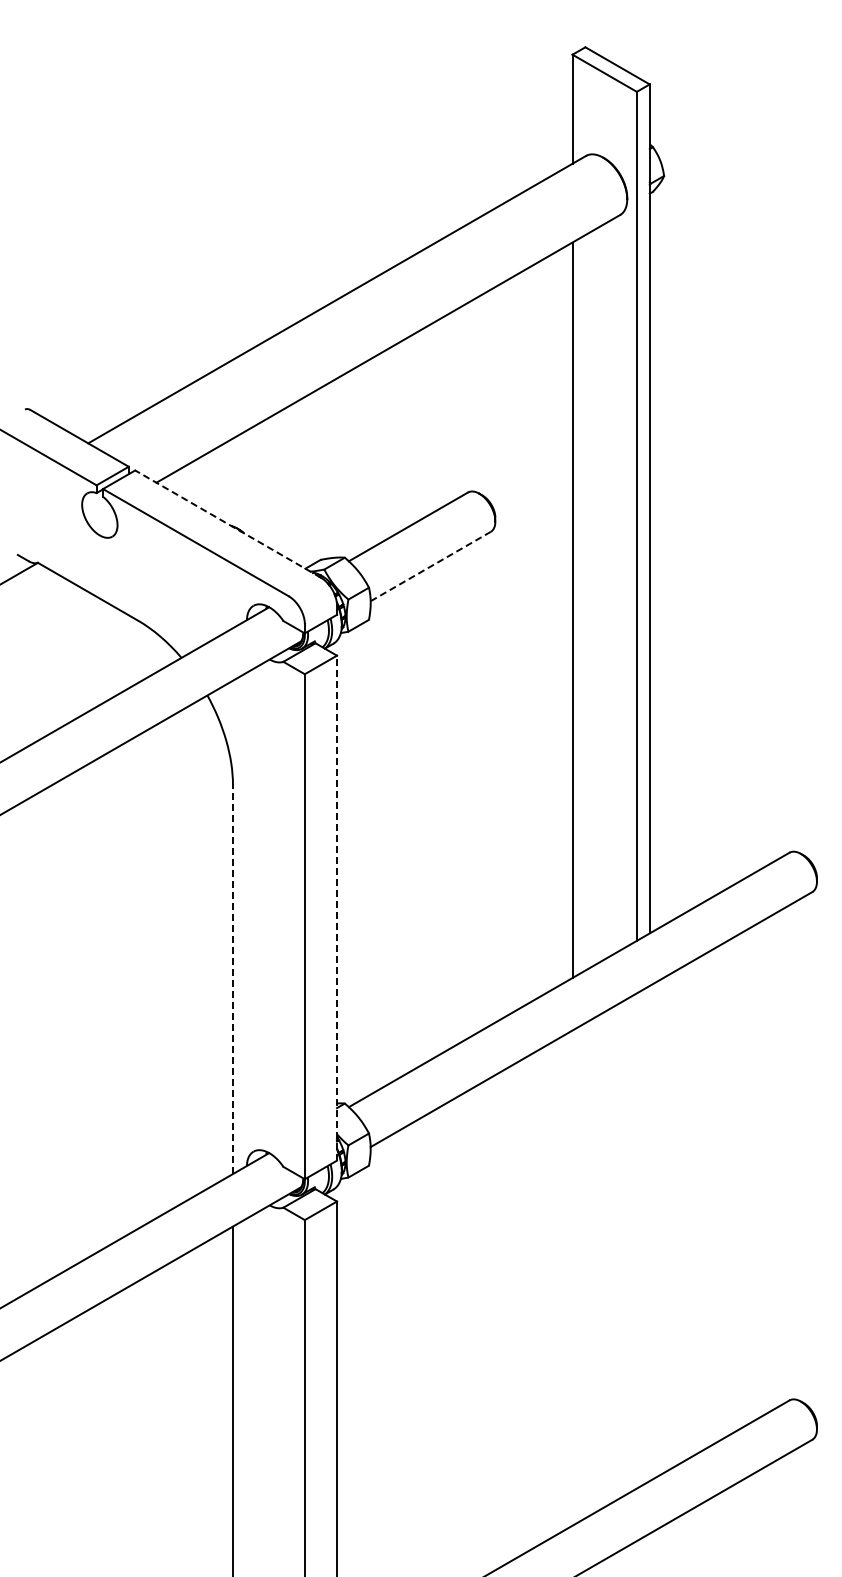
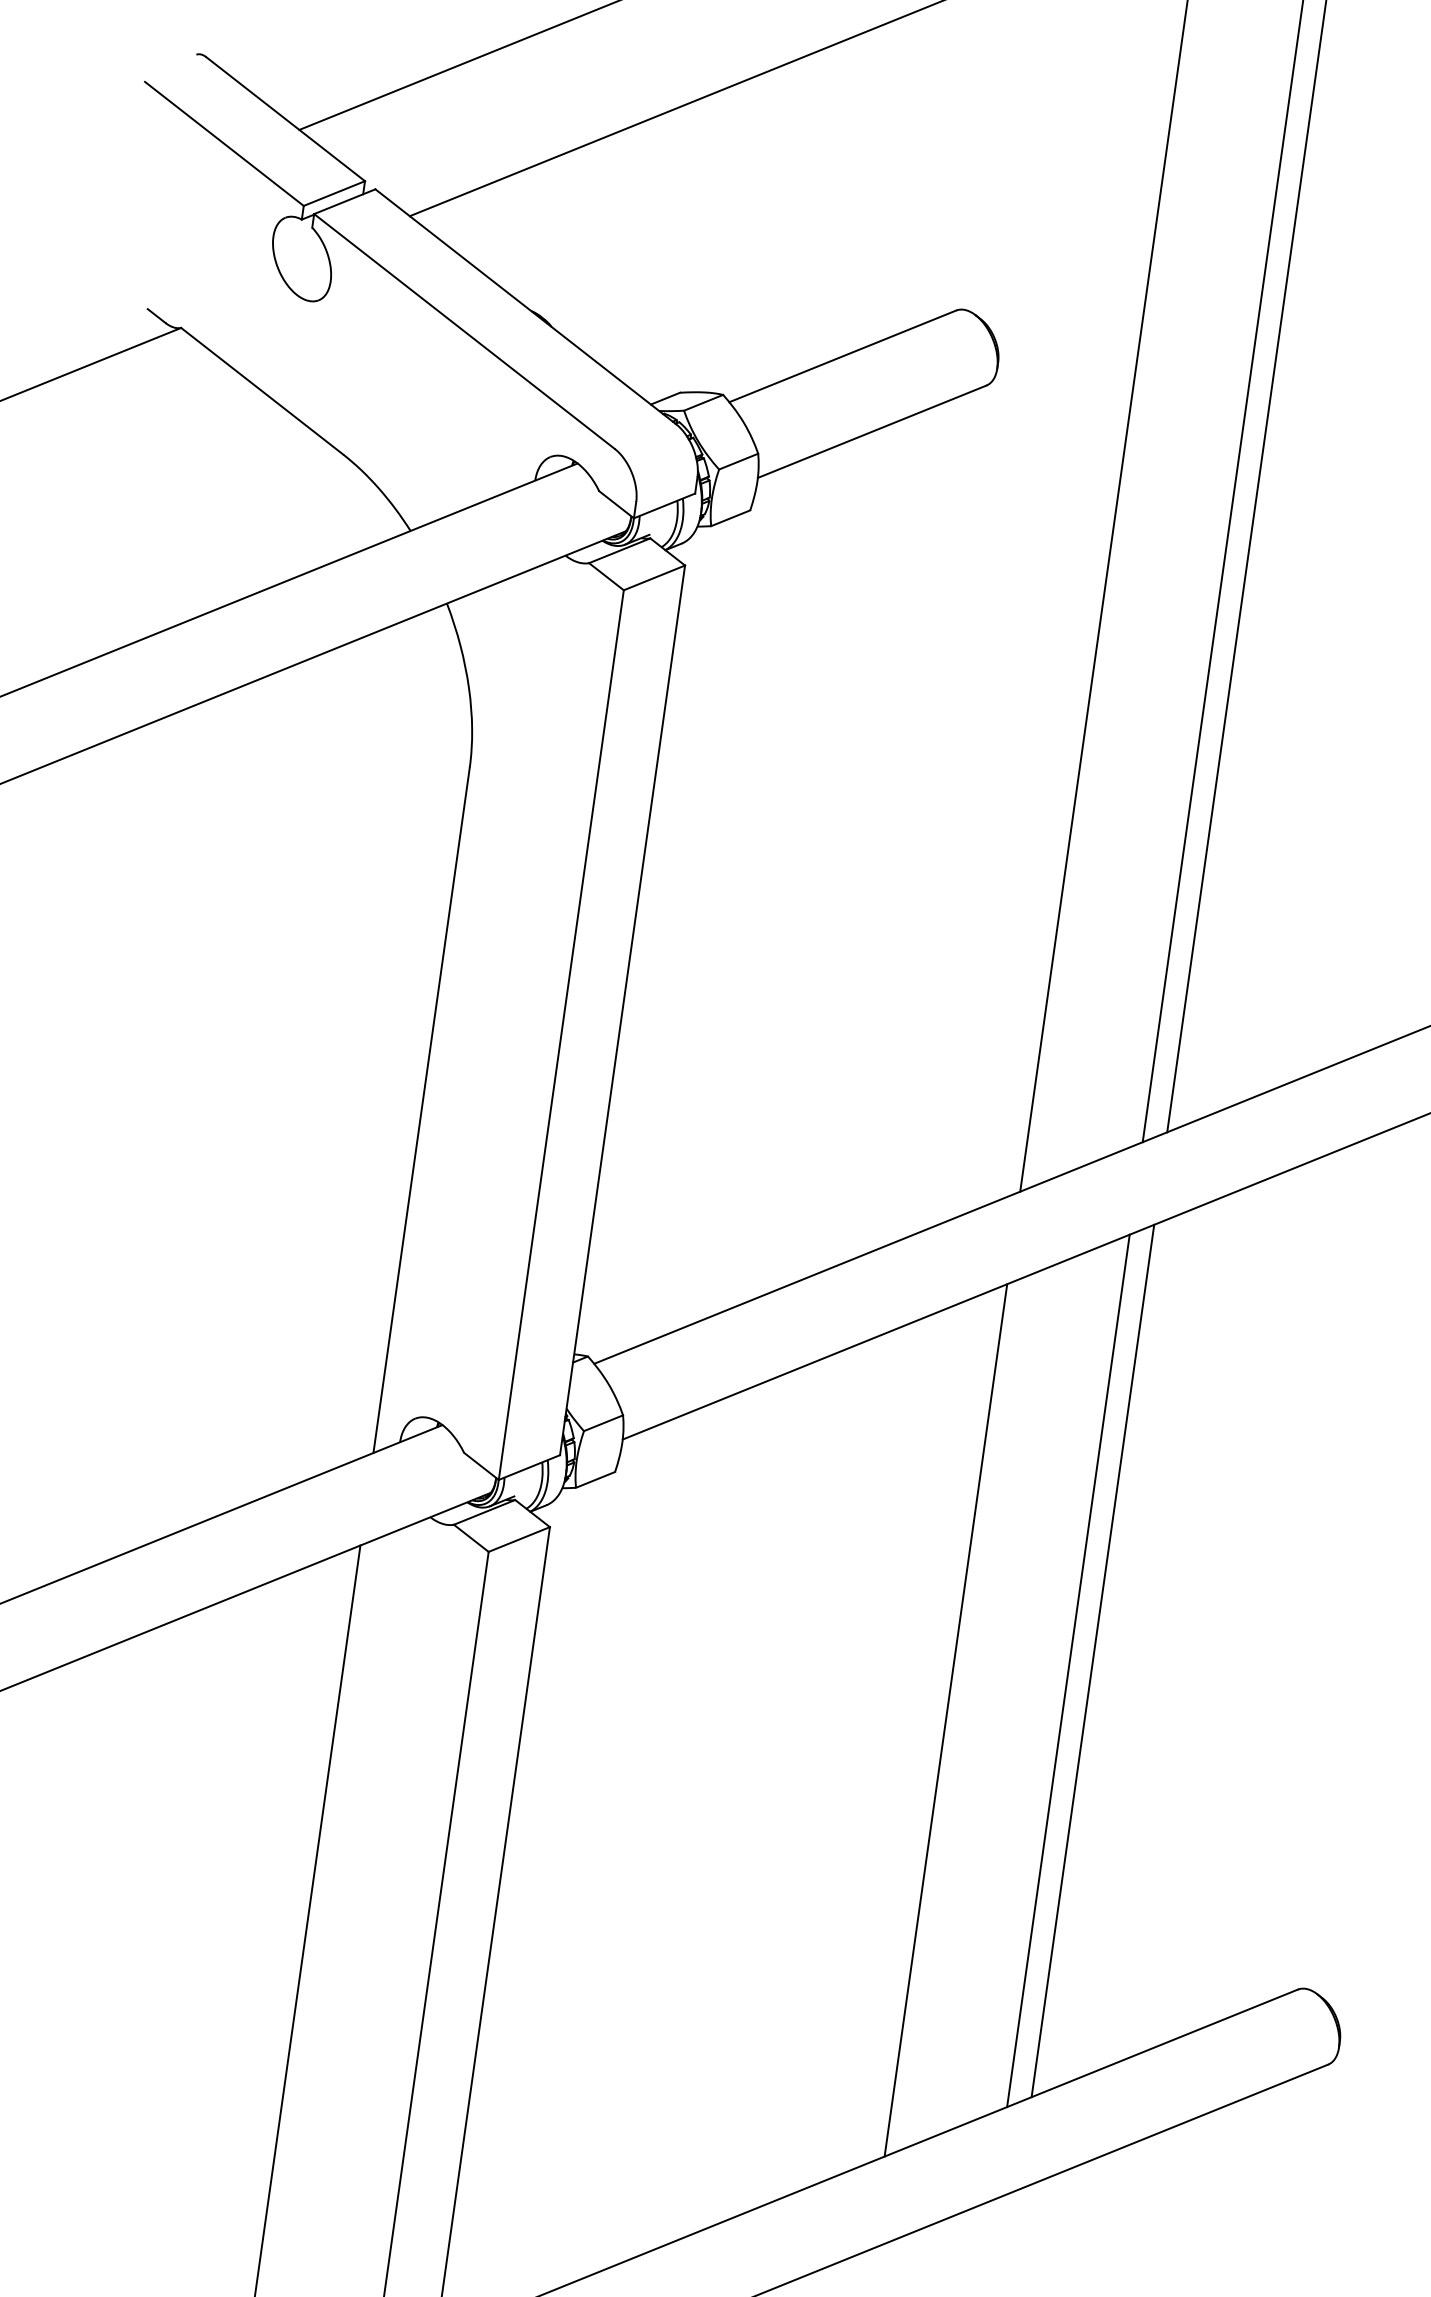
line: (227, 523) -> (524, 305), dashed -> solid
line: (431, 566) -> (873, 431), dashed -> solid
line: (337, 907) -> (623, 1009), dashed -> solid
line: (232, 979) -> (420, 1110), dashed -> solid
line: (649, 1233) -> (1092, 1660), added
line: (636, 1240) -> (1067, 1669), added
line: (572, 1277) -> (945, 1719), added

